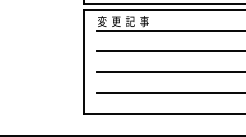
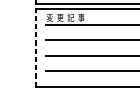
line: (84, 61) -> (36, 47), solid -> dashed

